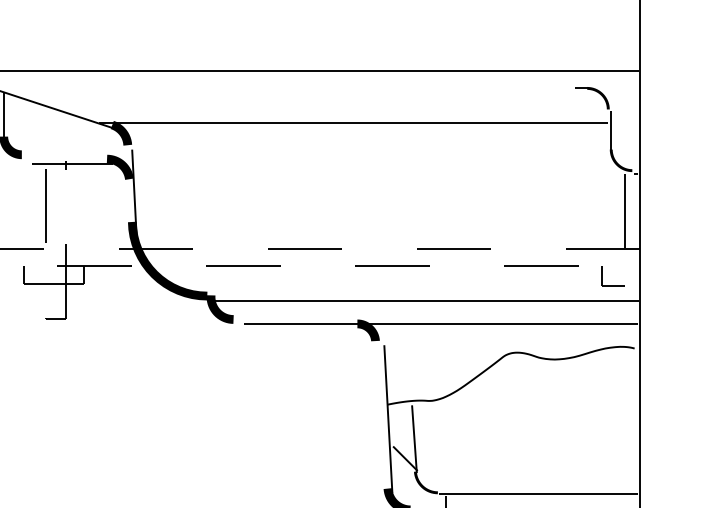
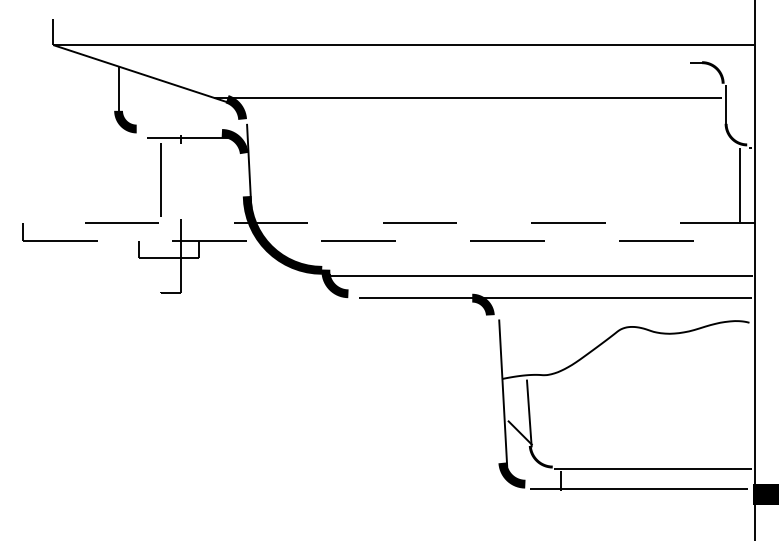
part: (612, 286) -> (727, 260), removed

